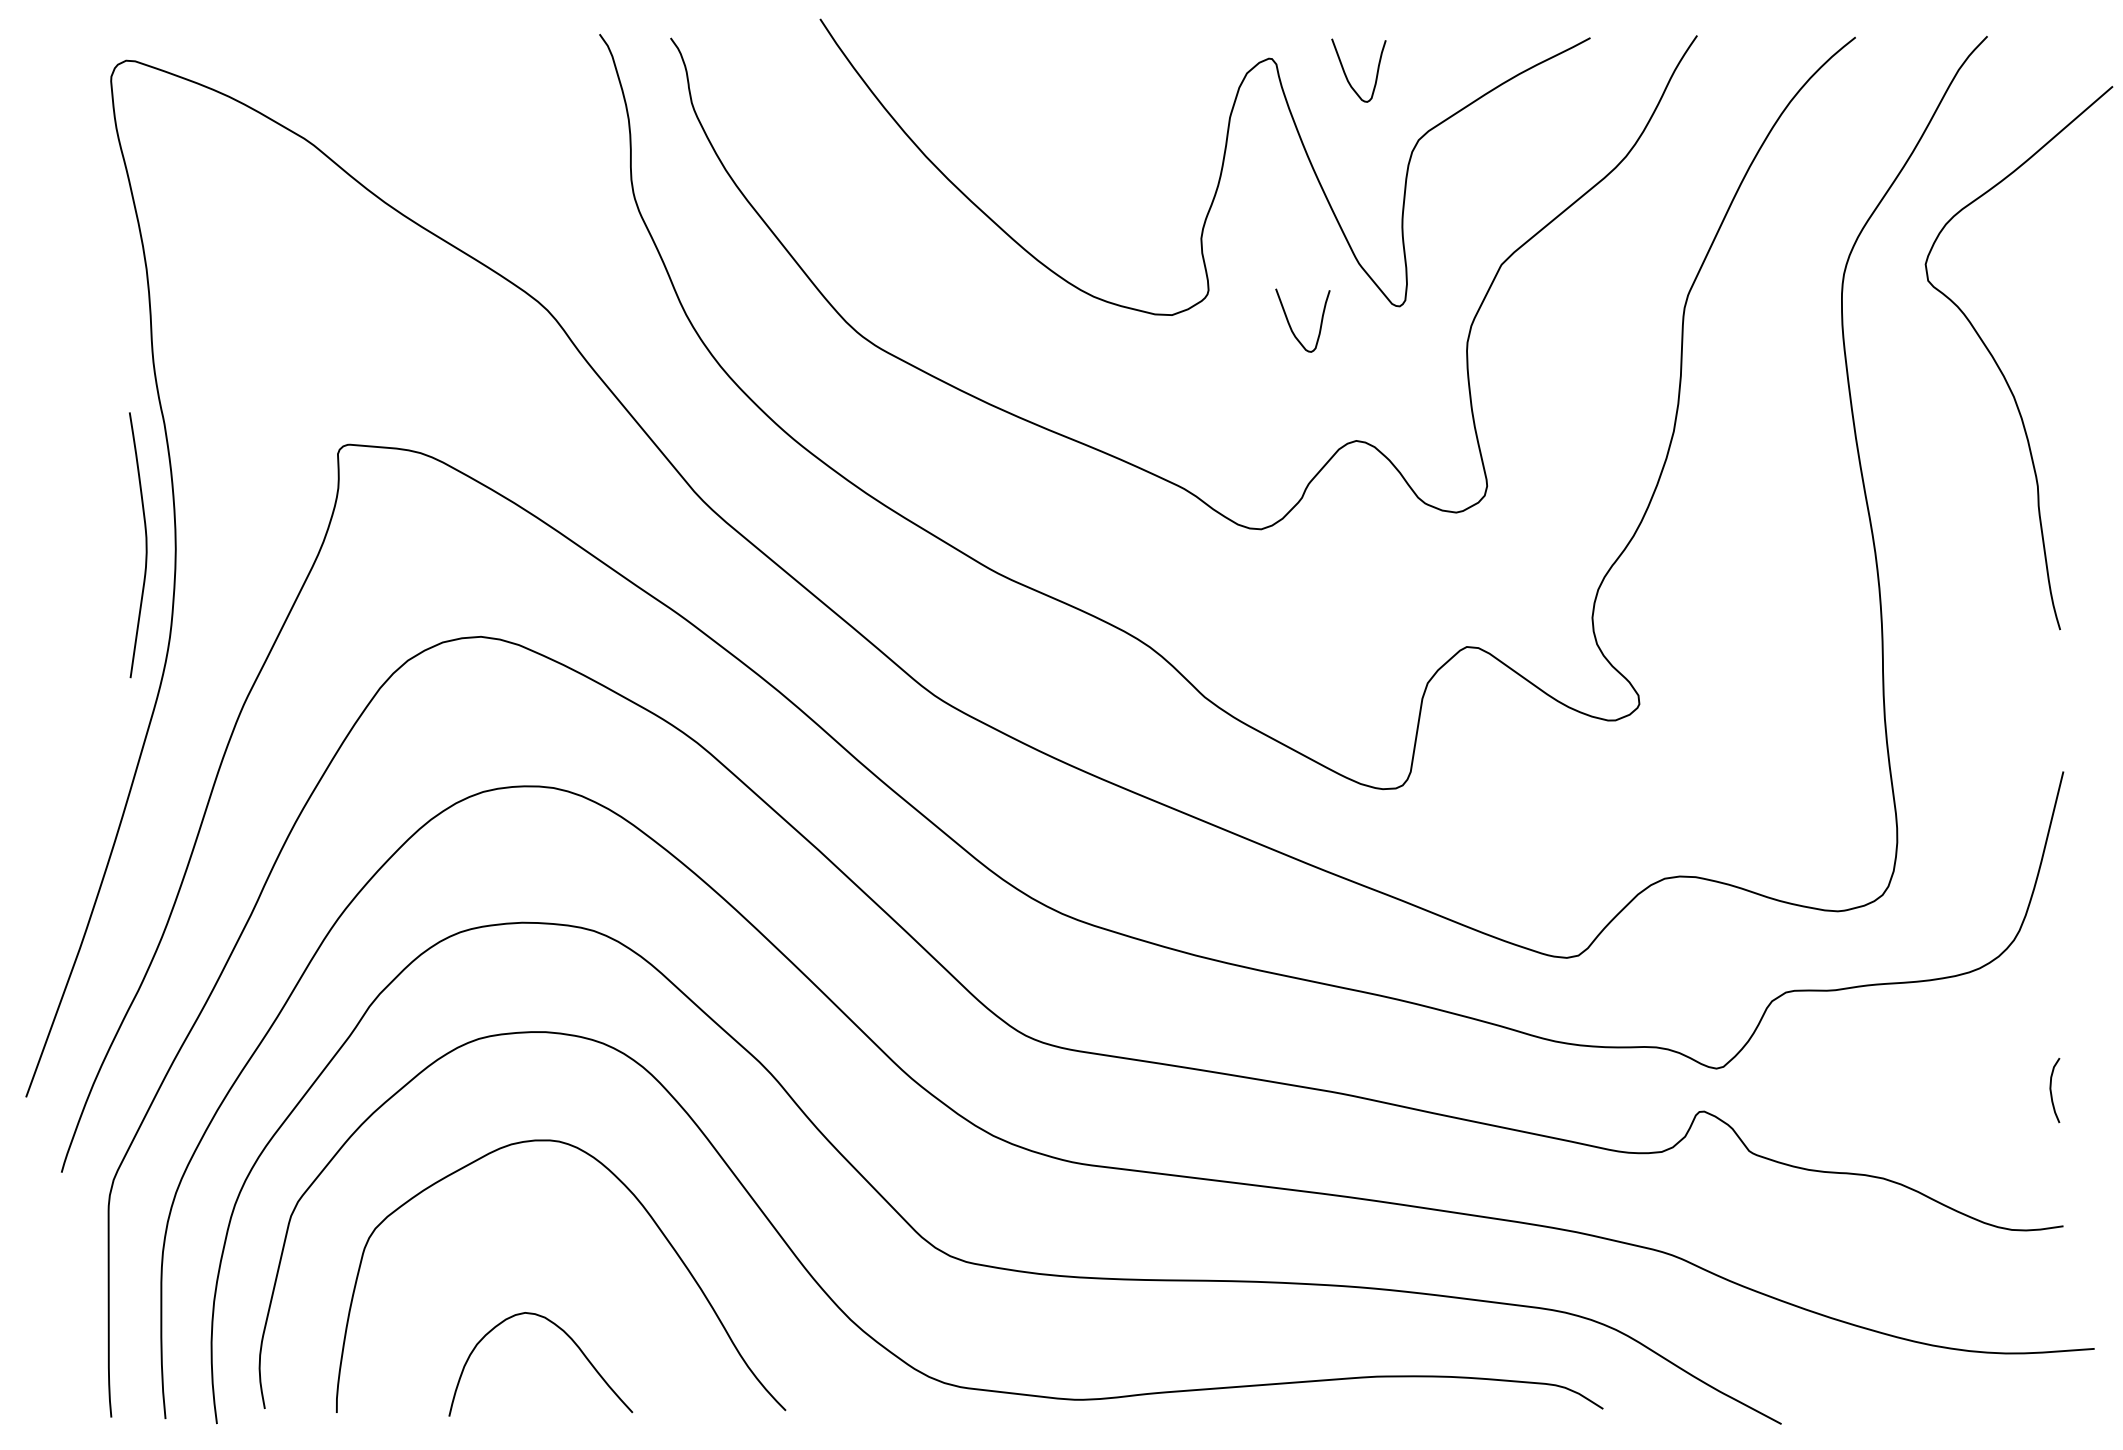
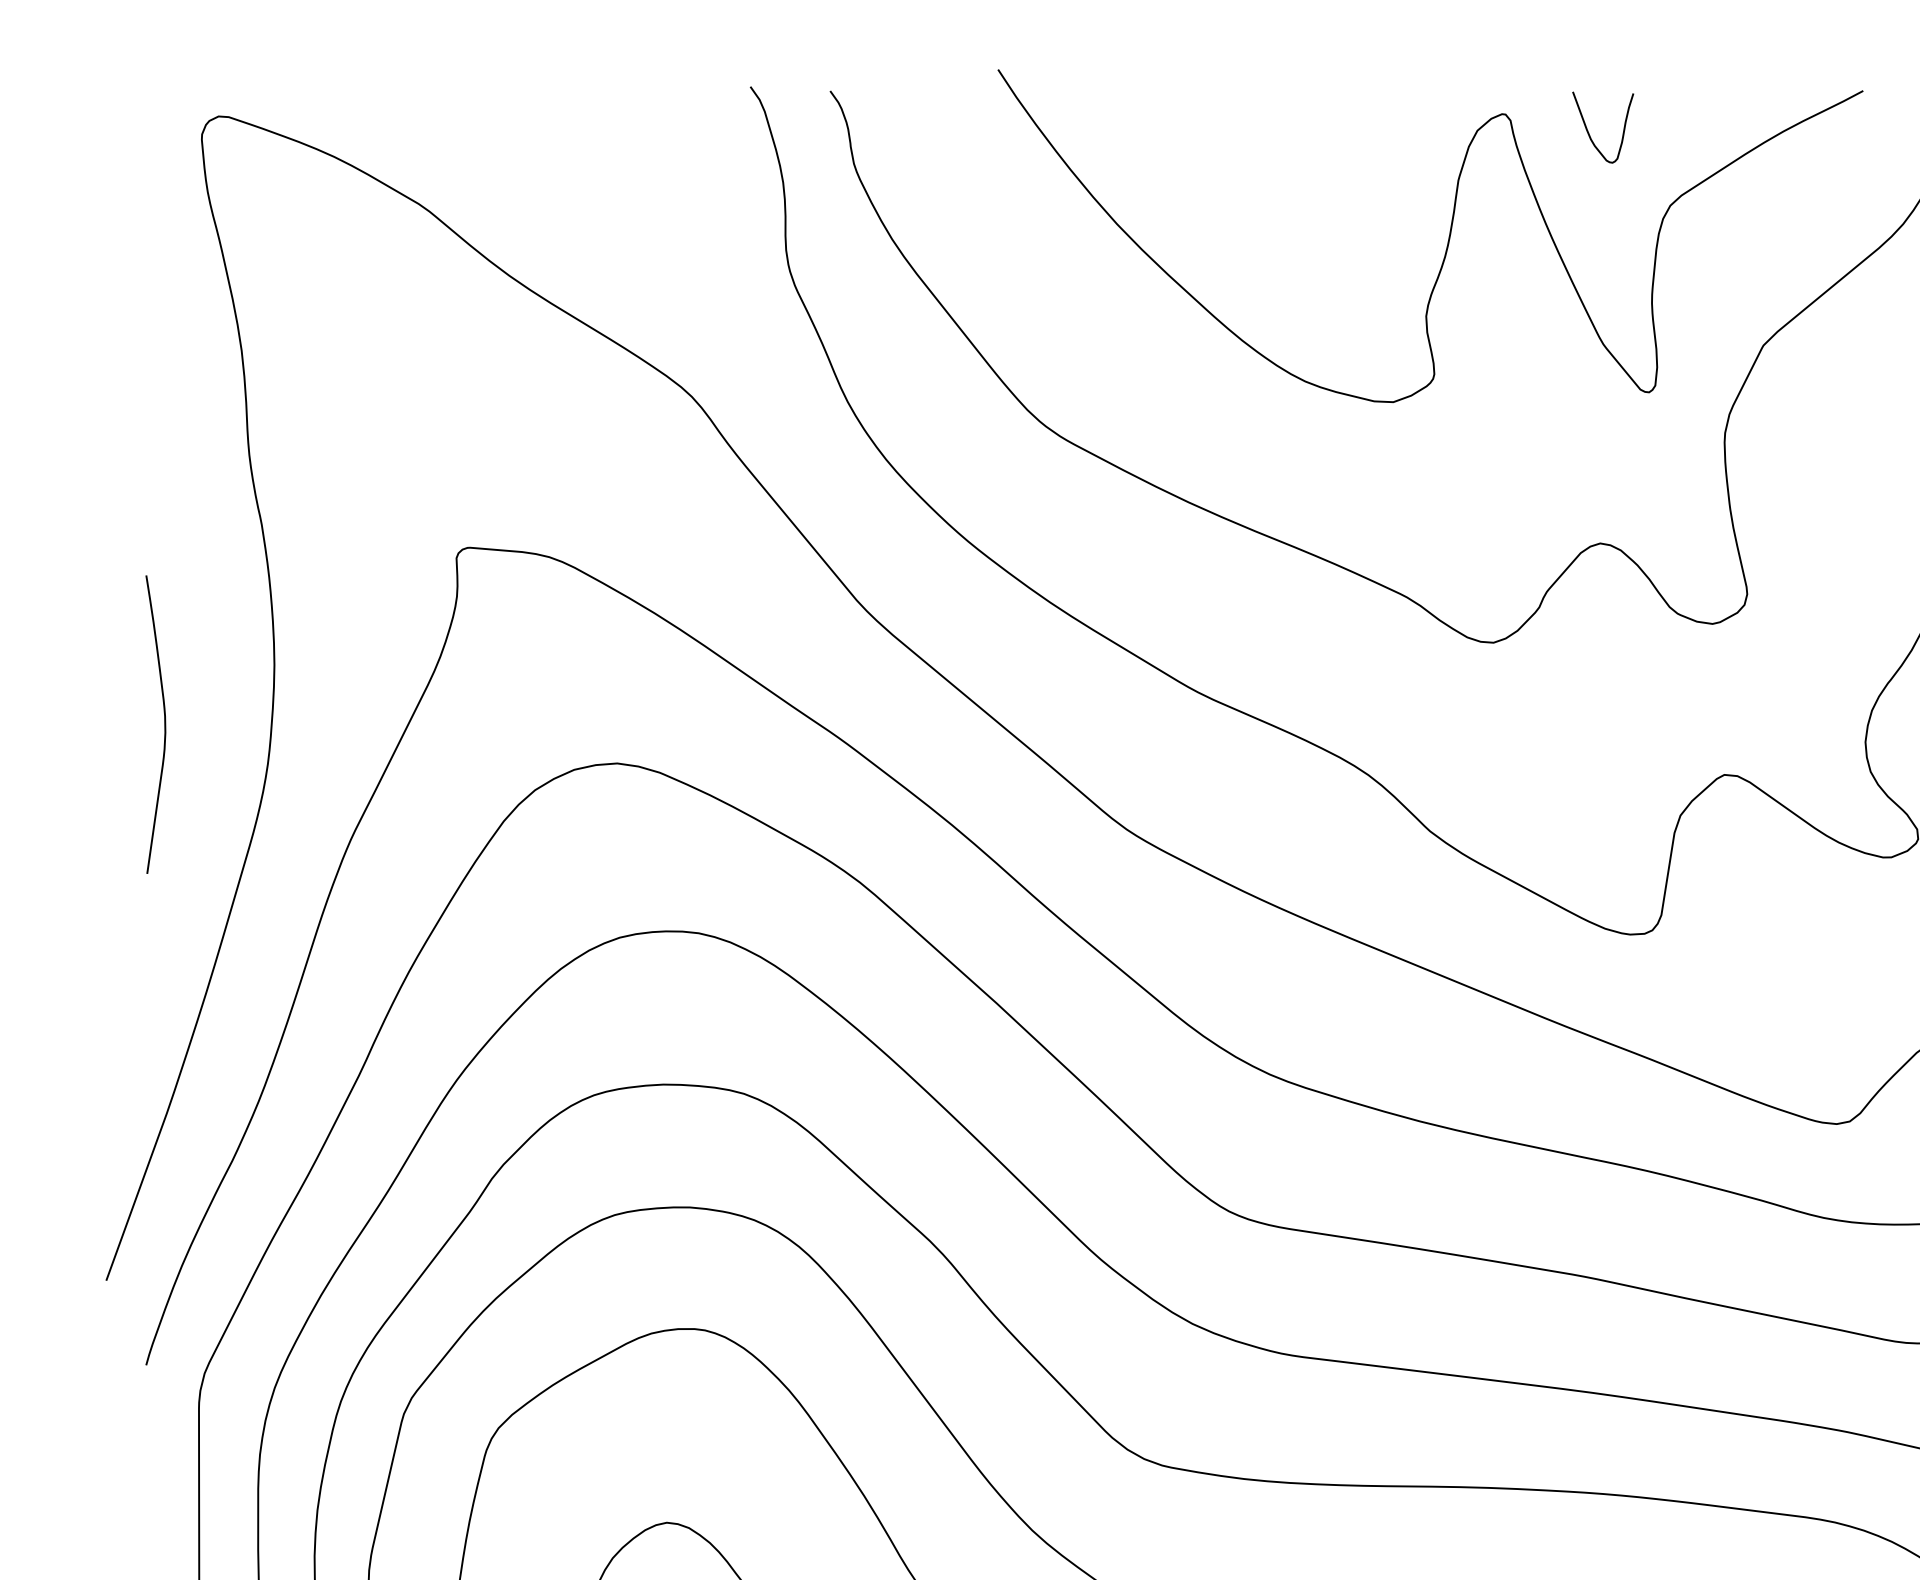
curve: (1290, 324) -> (1526, 412), removed
curve: (145, 545) -> (164, 724), moved

